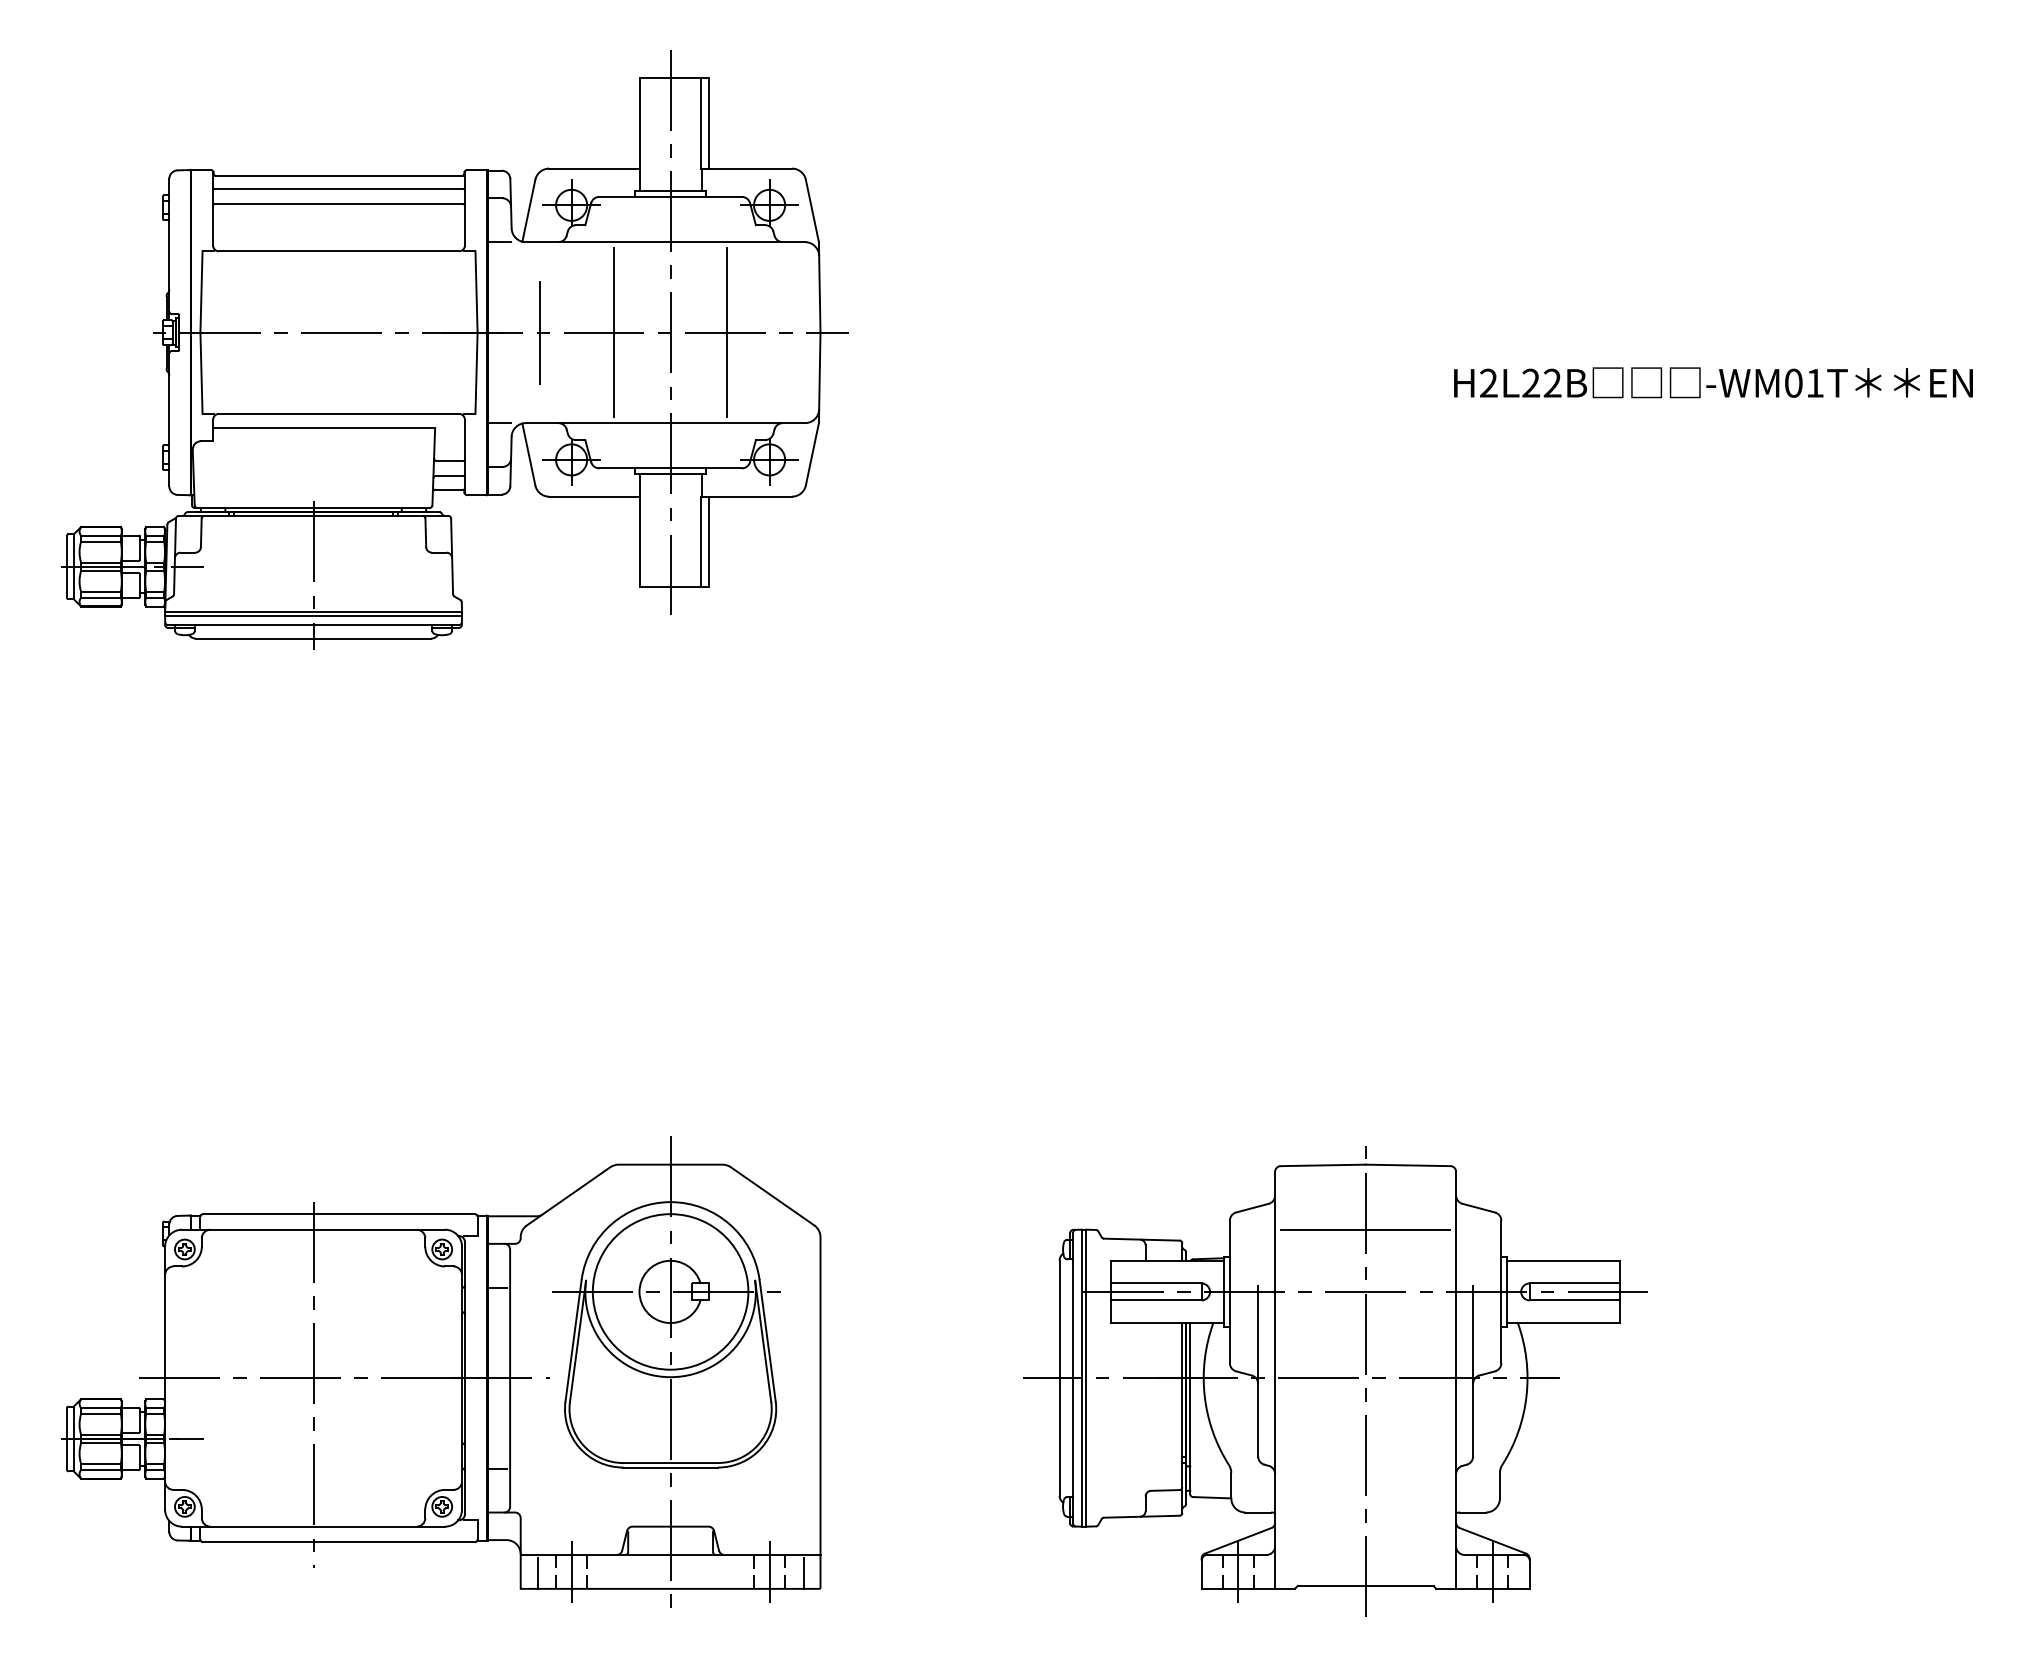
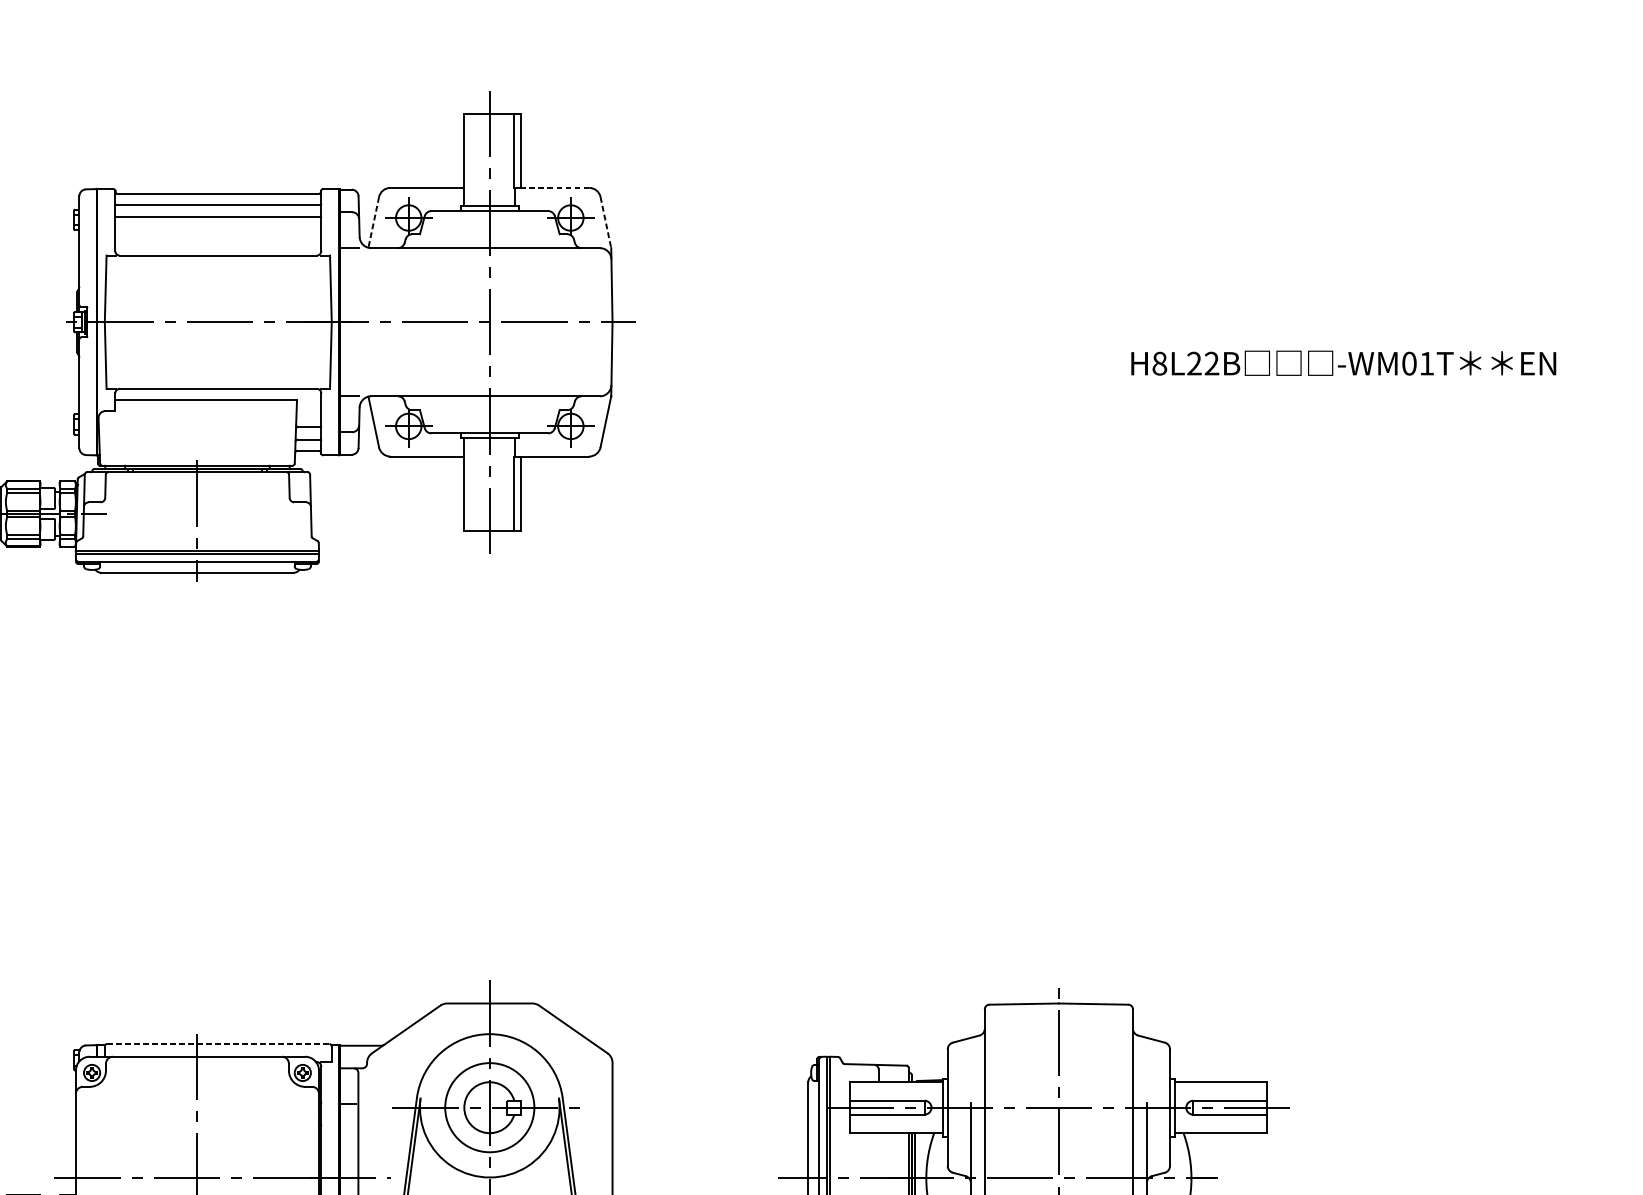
line: (750, 168) -> (555, 187), solid -> dashed
line: (528, 210) -> (373, 222), solid -> dashed
line: (812, 211) -> (605, 223), solid -> dashed
line: (540, 332) -> (383, 322), removed
line: (614, 332) -> (443, 322), removed
line: (727, 332) -> (536, 322), removed
text: (1488, 382) -> (1159, 363), H2L22B -> H8L22B
line: (339, 1214) -> (218, 1044), solid -> dashed
line: (1365, 1229) -> (1058, 1056), removed
circle: (670, 1291) -> (489, 1107), size x0.7

